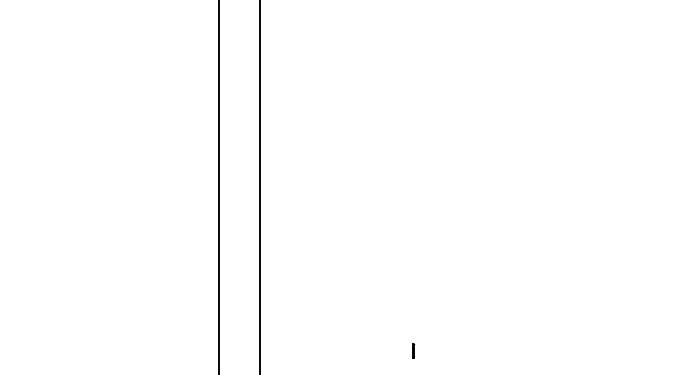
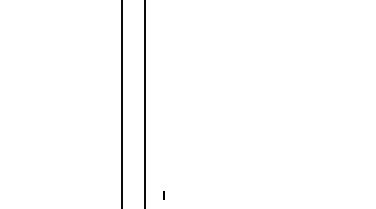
part: (413, 350) -> (163, 195), moved

